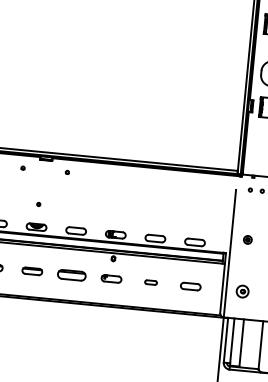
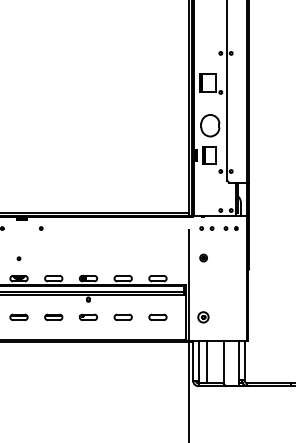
part: (247, 239) -> (203, 257), moved
part: (71, 274) -> (53, 316), size x0.71
part: (150, 281) -> (122, 316), size x1.67

